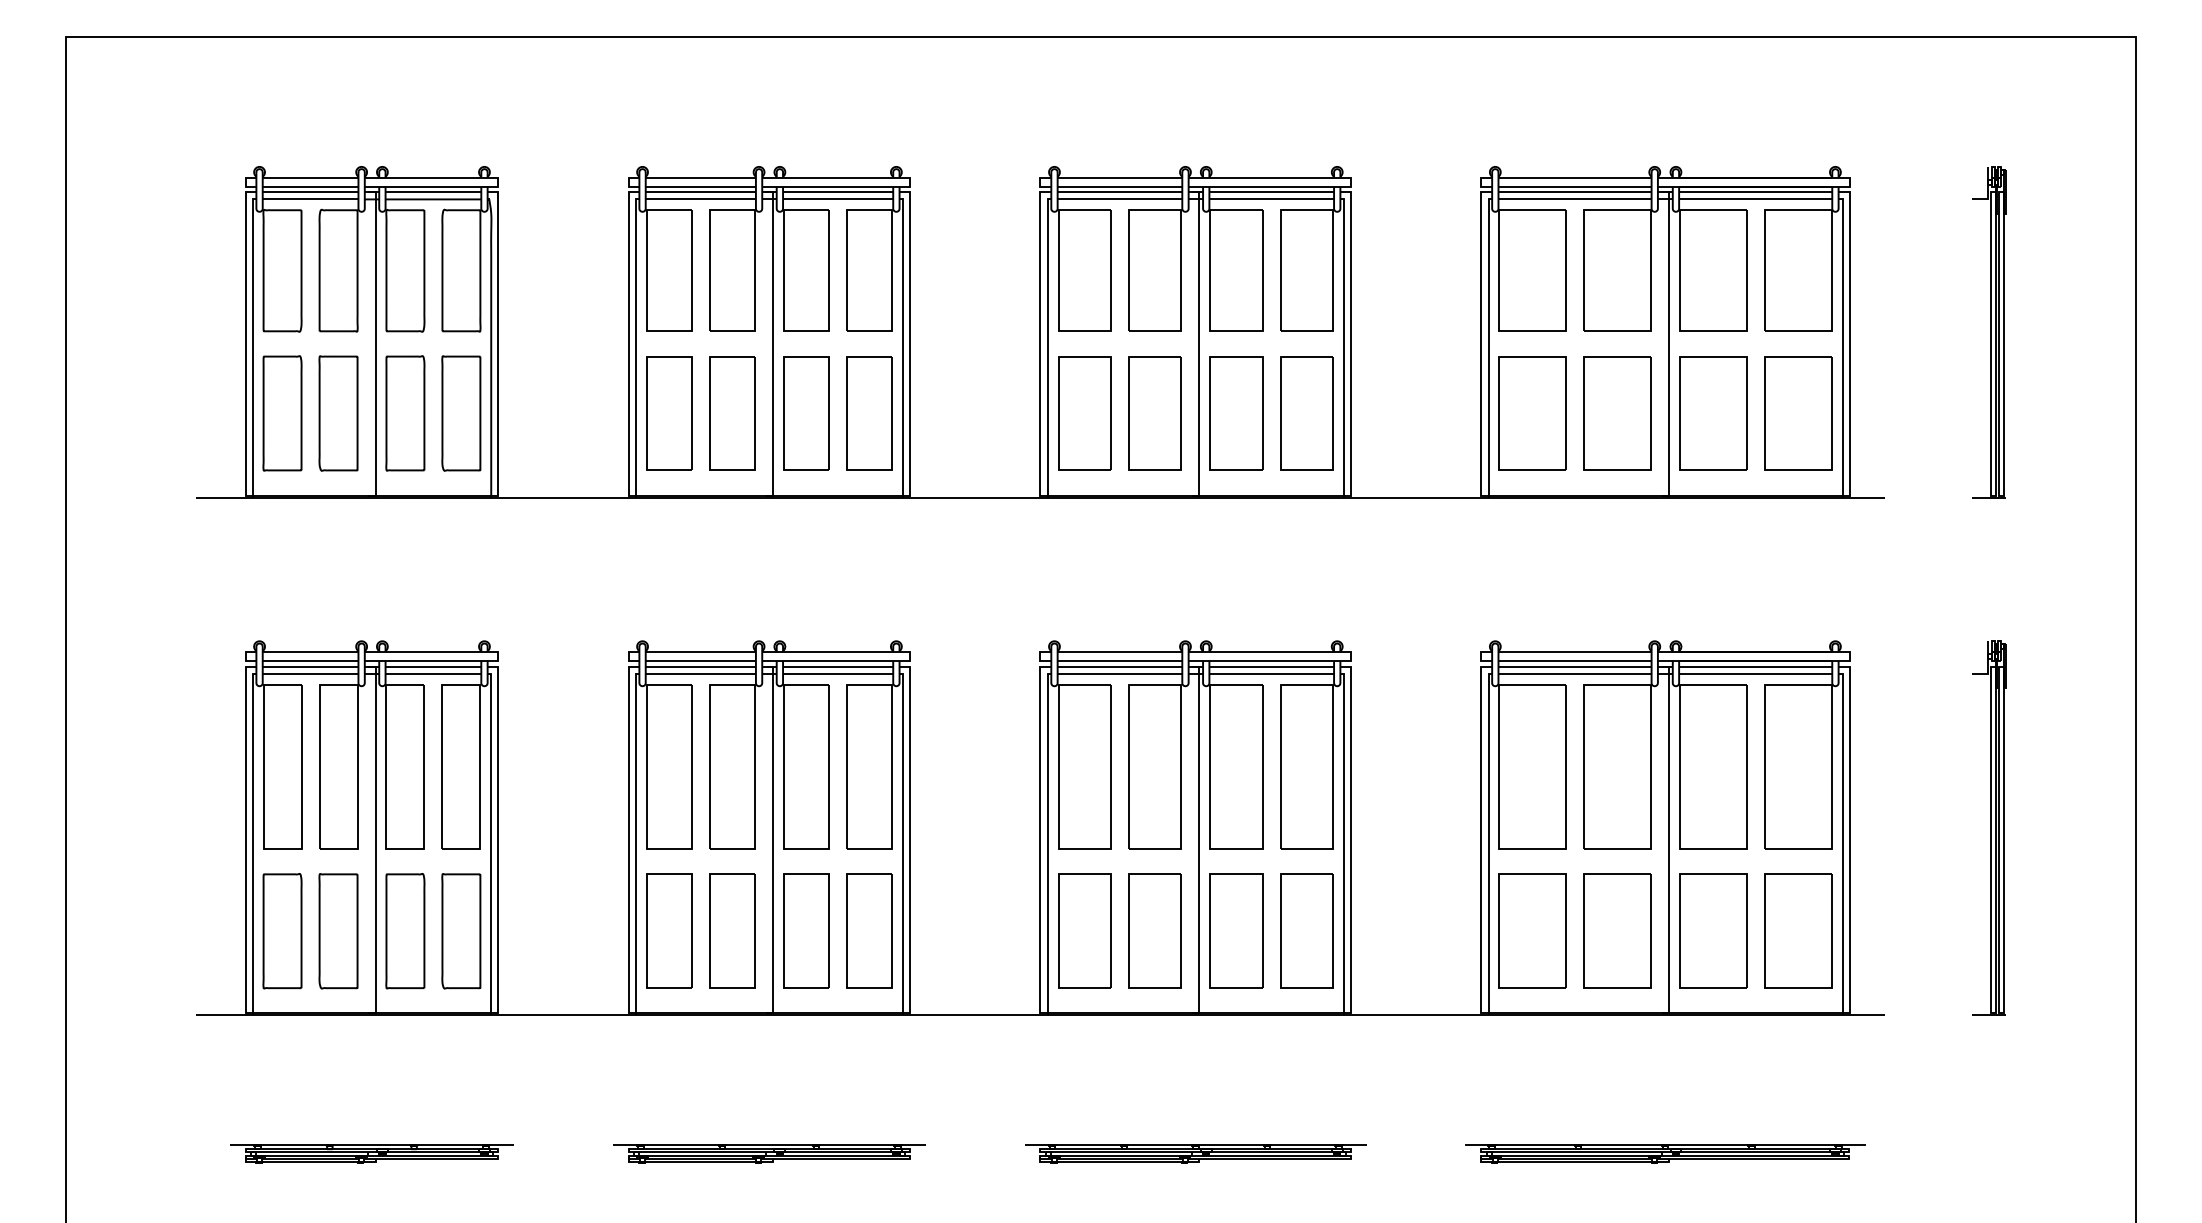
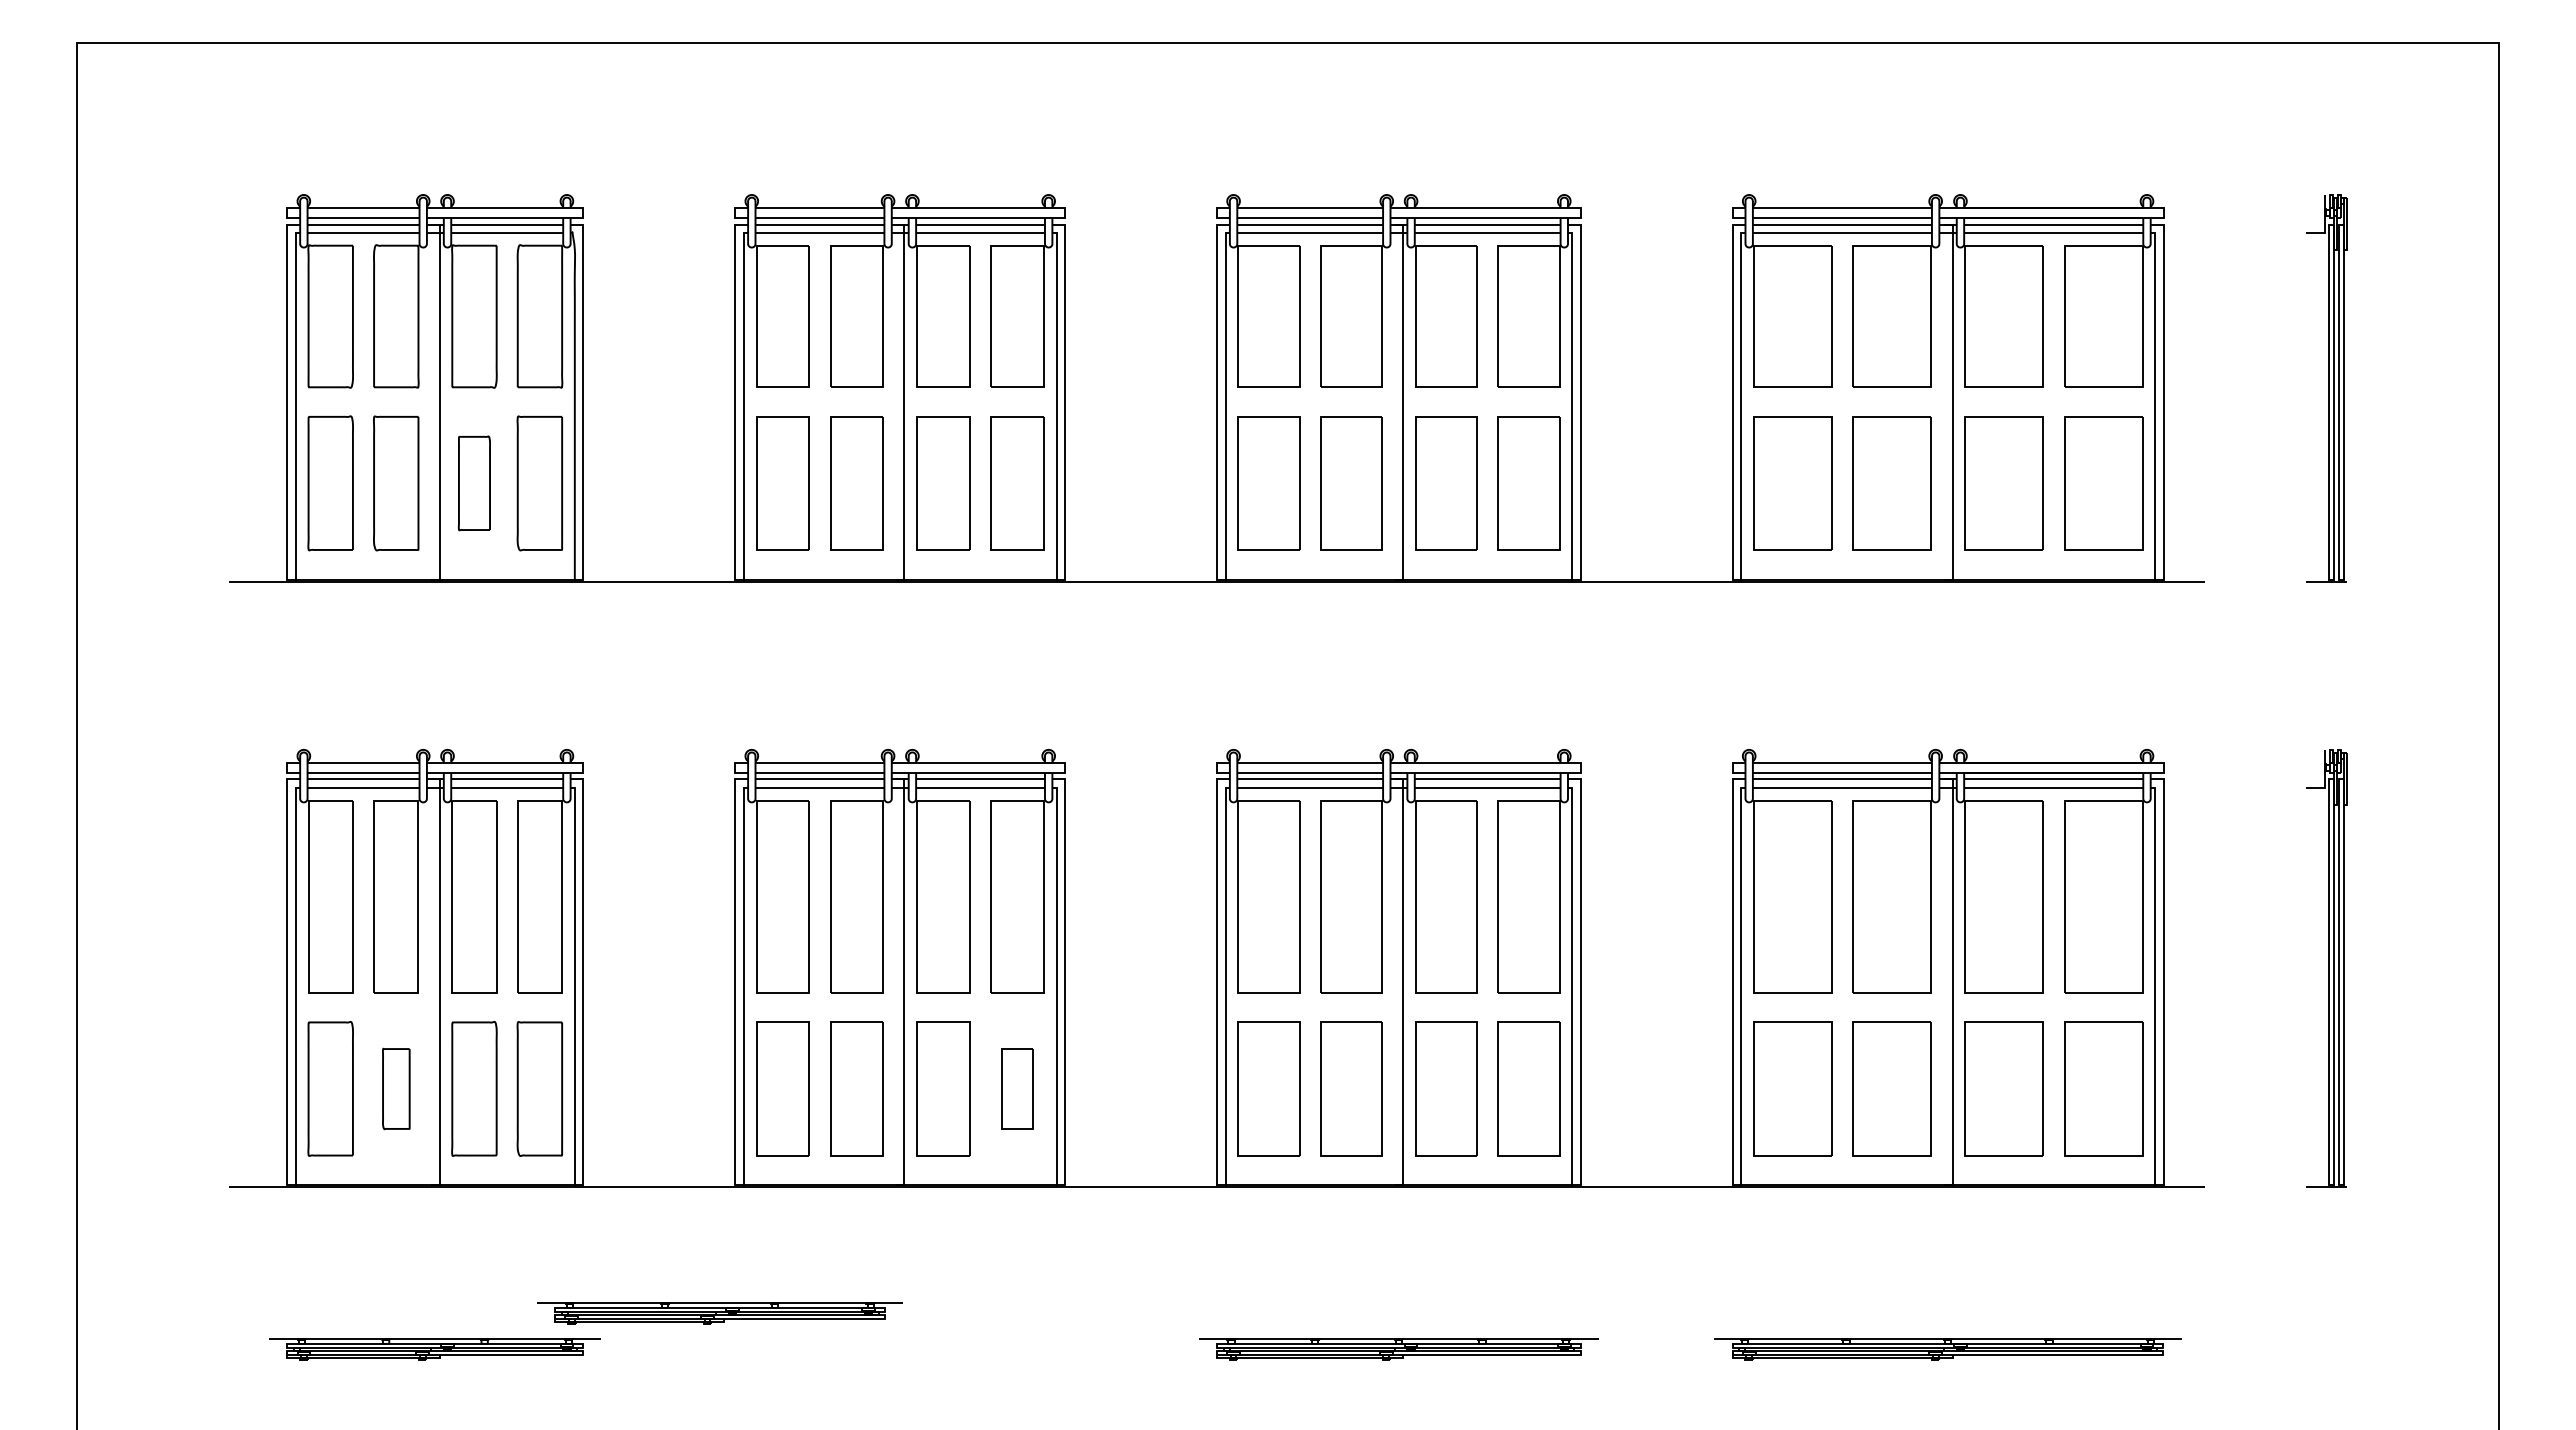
part: (405, 413) -> (474, 483), size x0.7
part: (338, 930) -> (396, 1088), size x0.6
part: (869, 930) -> (1017, 1088), size x0.6
part: (768, 1153) -> (719, 1313), moved

